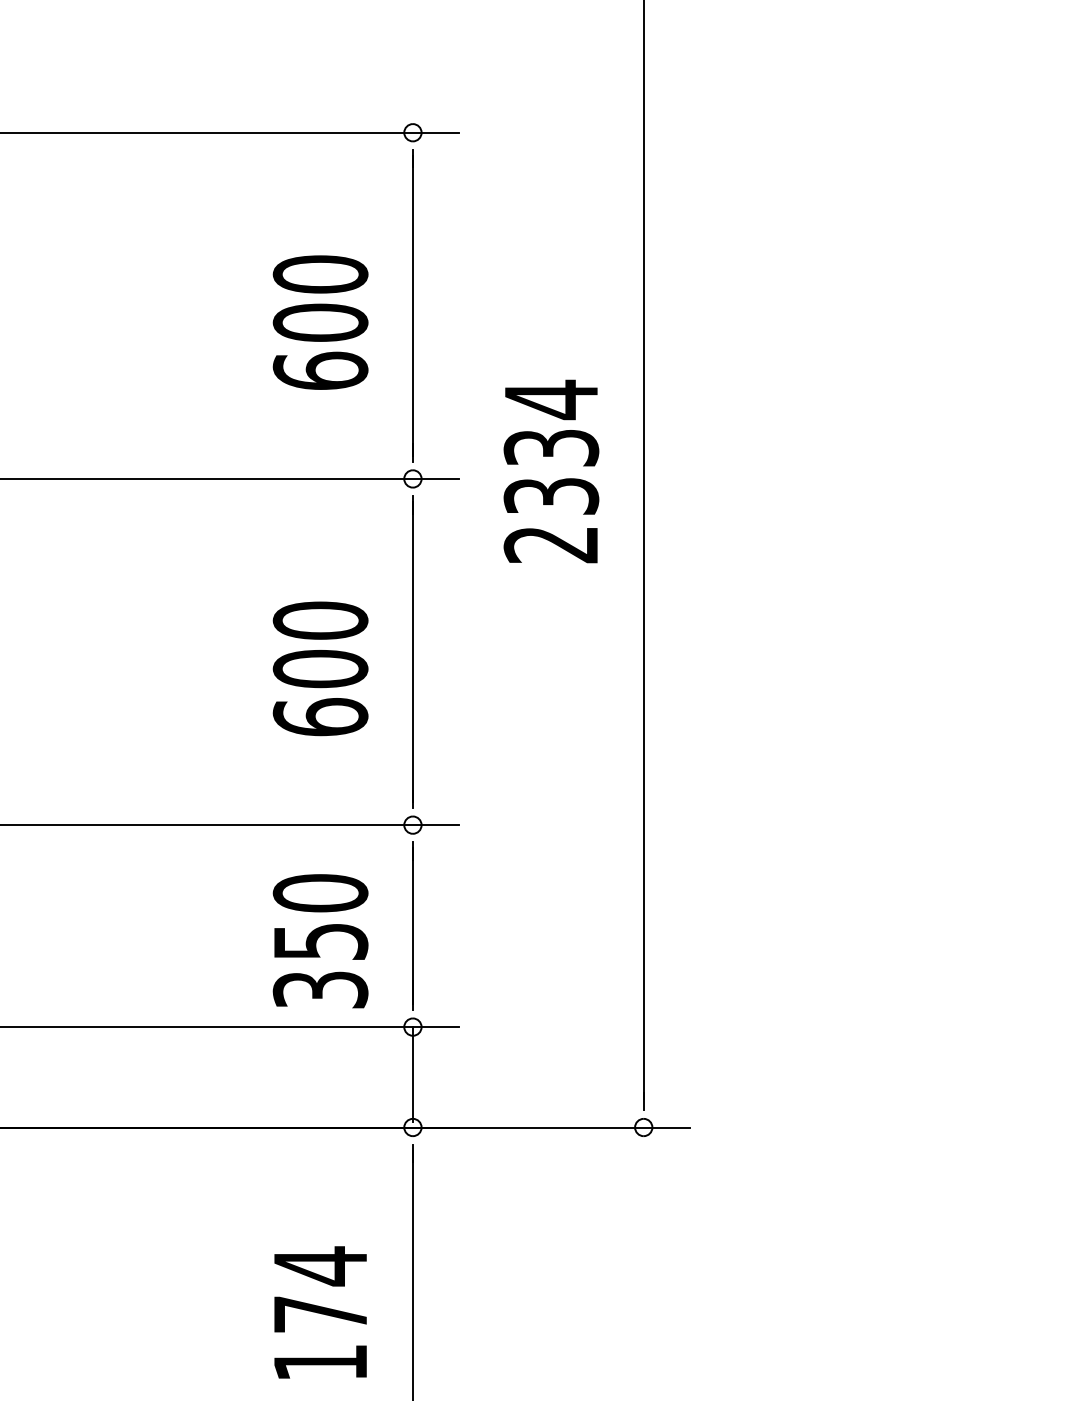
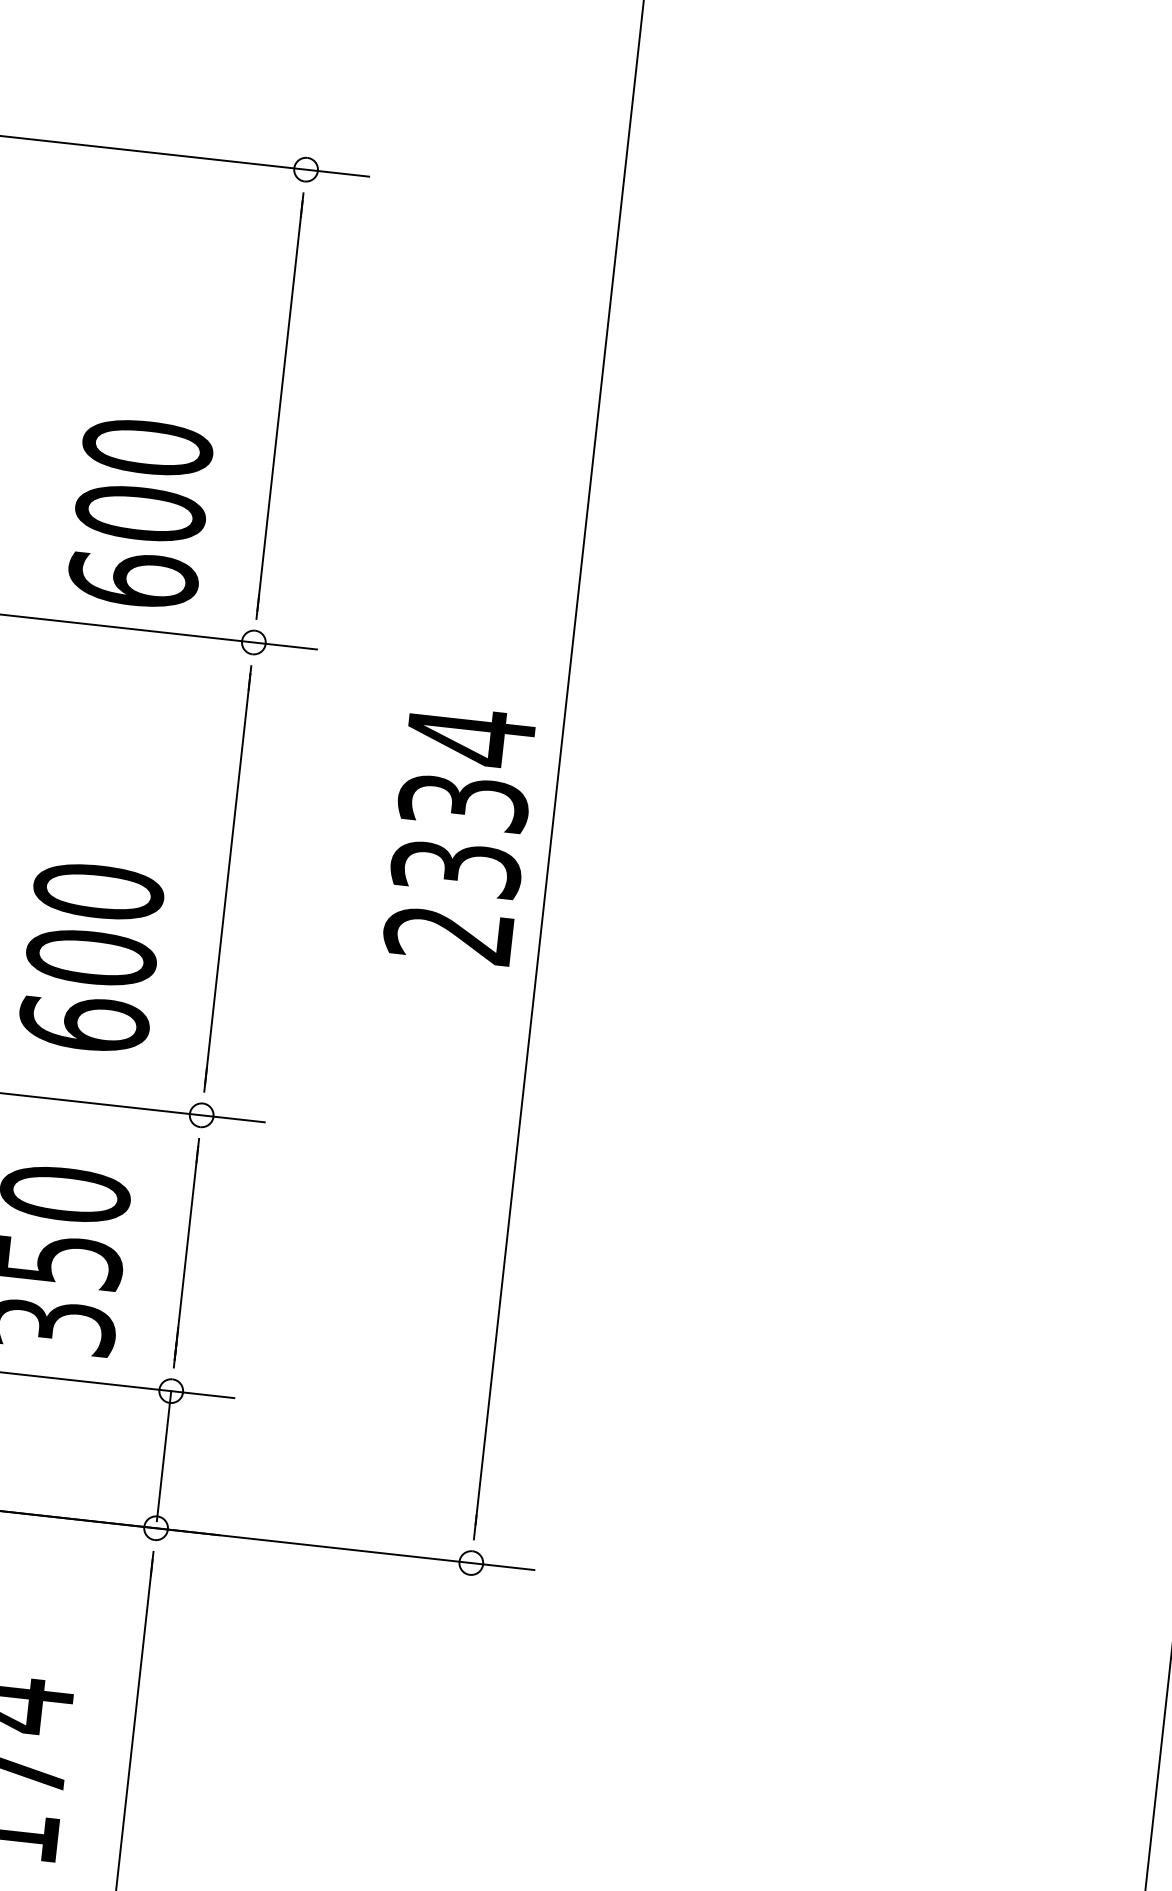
text: (320, 322) -> (140, 513), moved
text: (551, 471) -> (460, 834), moved
text: (320, 668) -> (91, 957), moved

